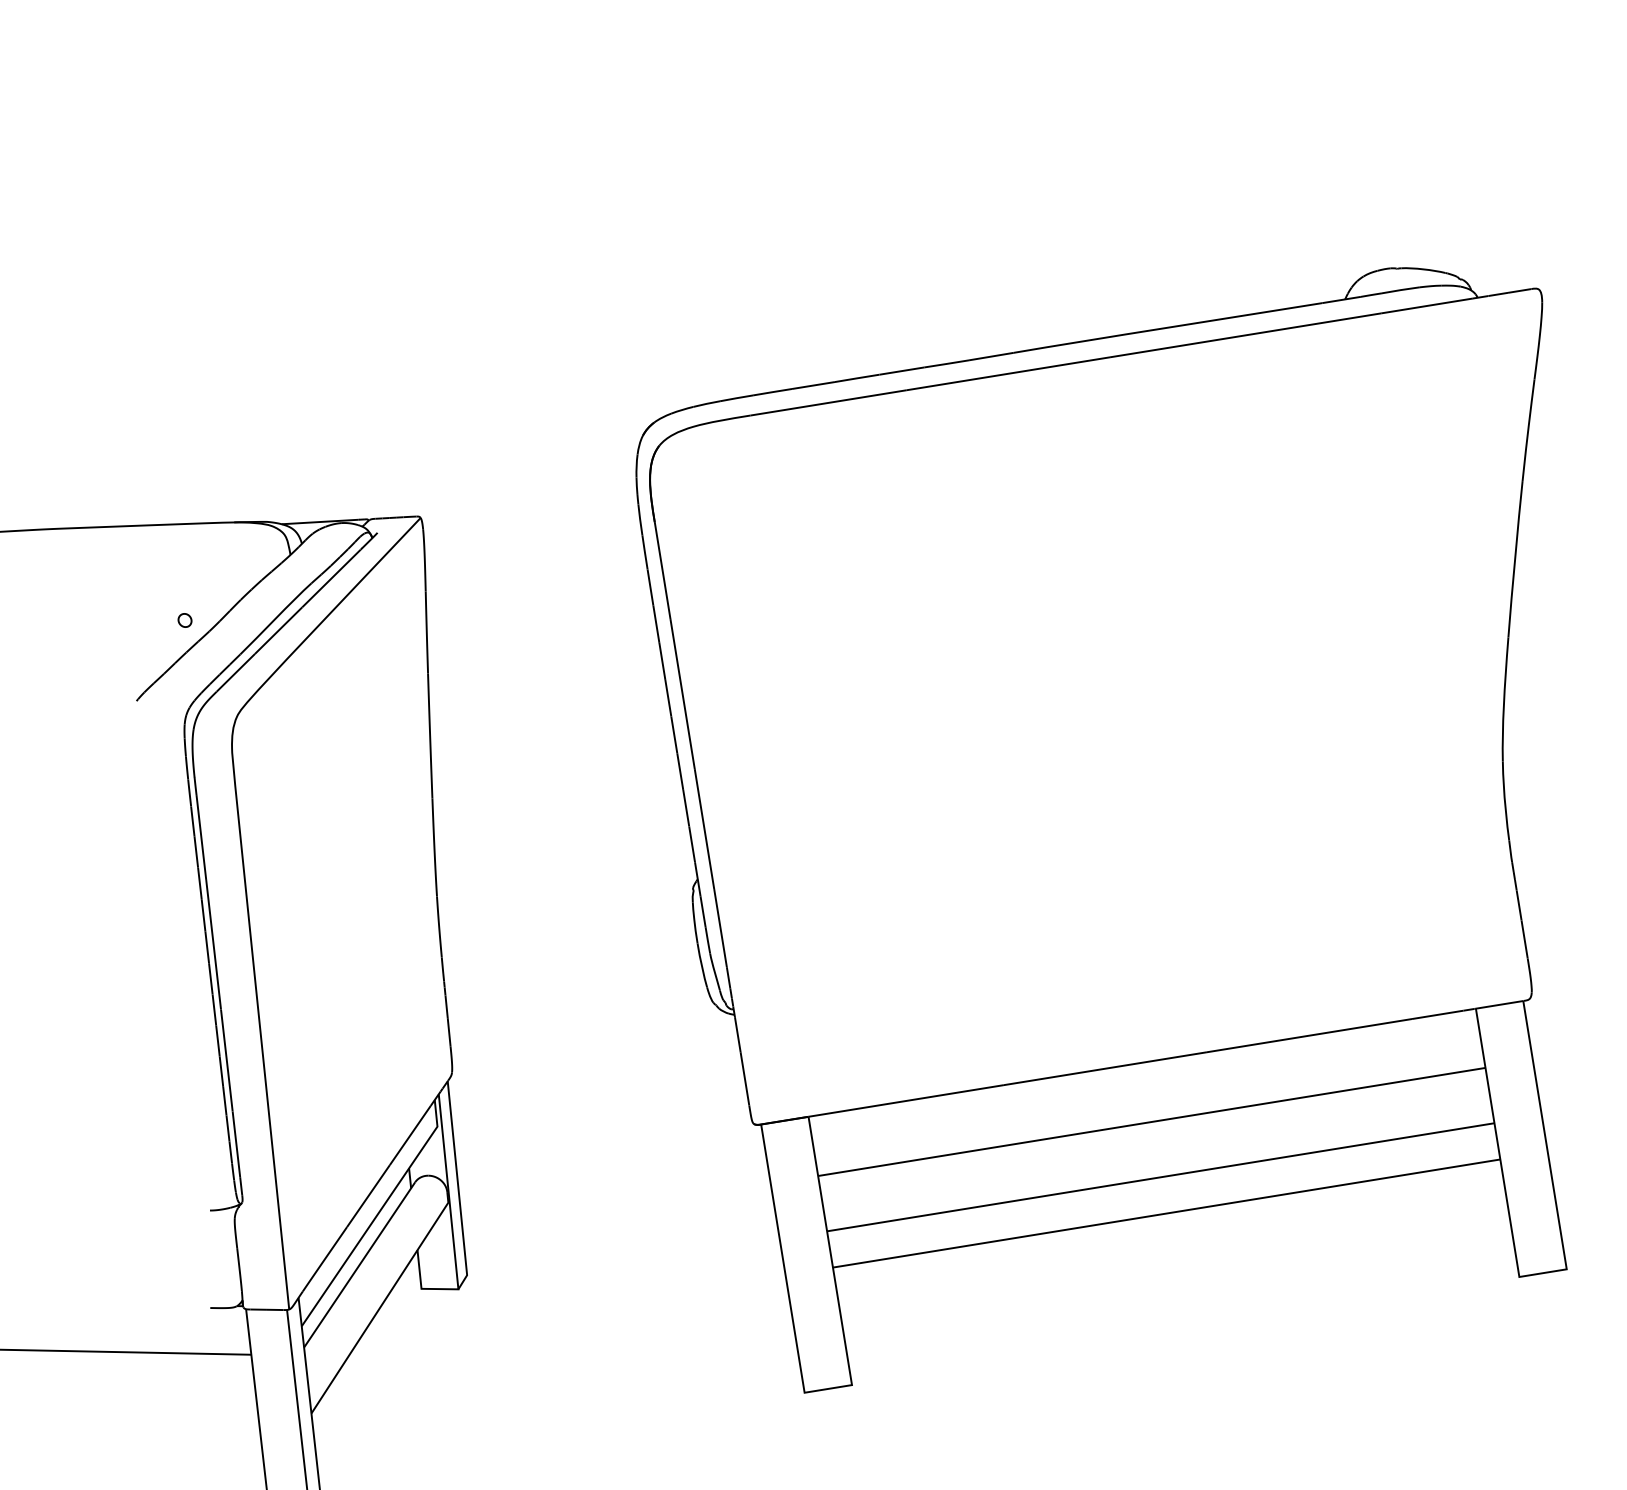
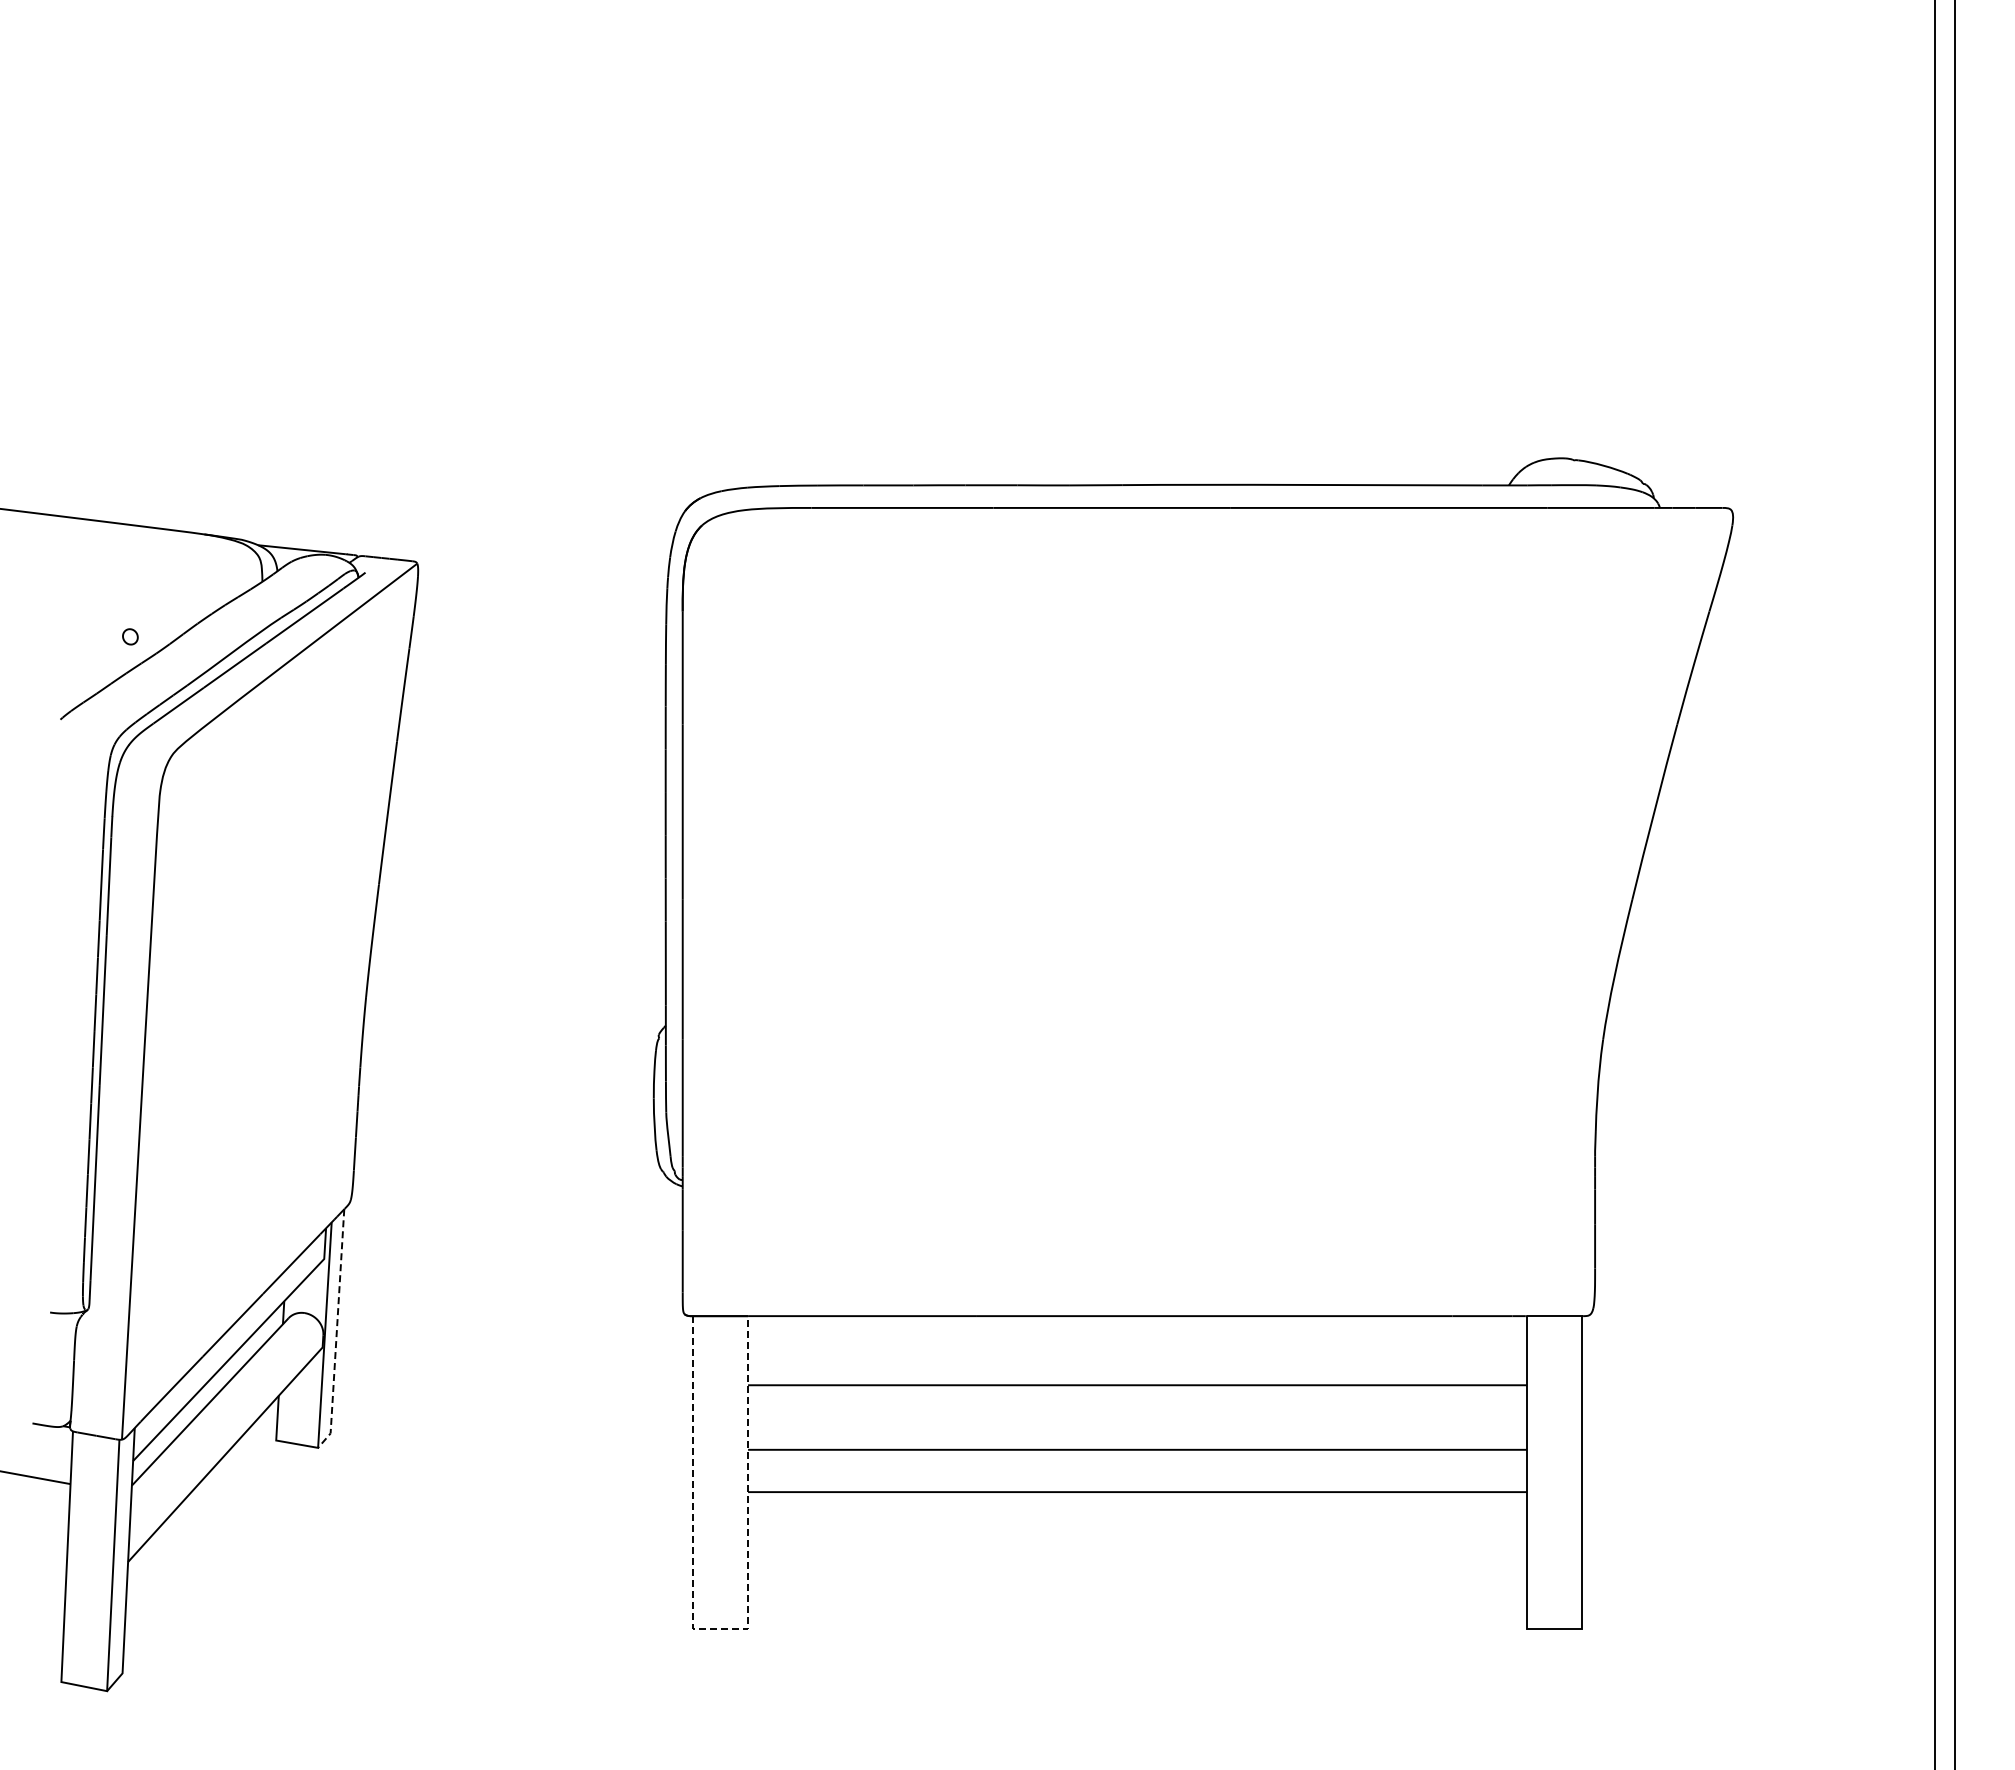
line: (458, 1187) -> (336, 1331), solid -> dashed
line: (828, 1389) -> (720, 1629), solid -> dashed

